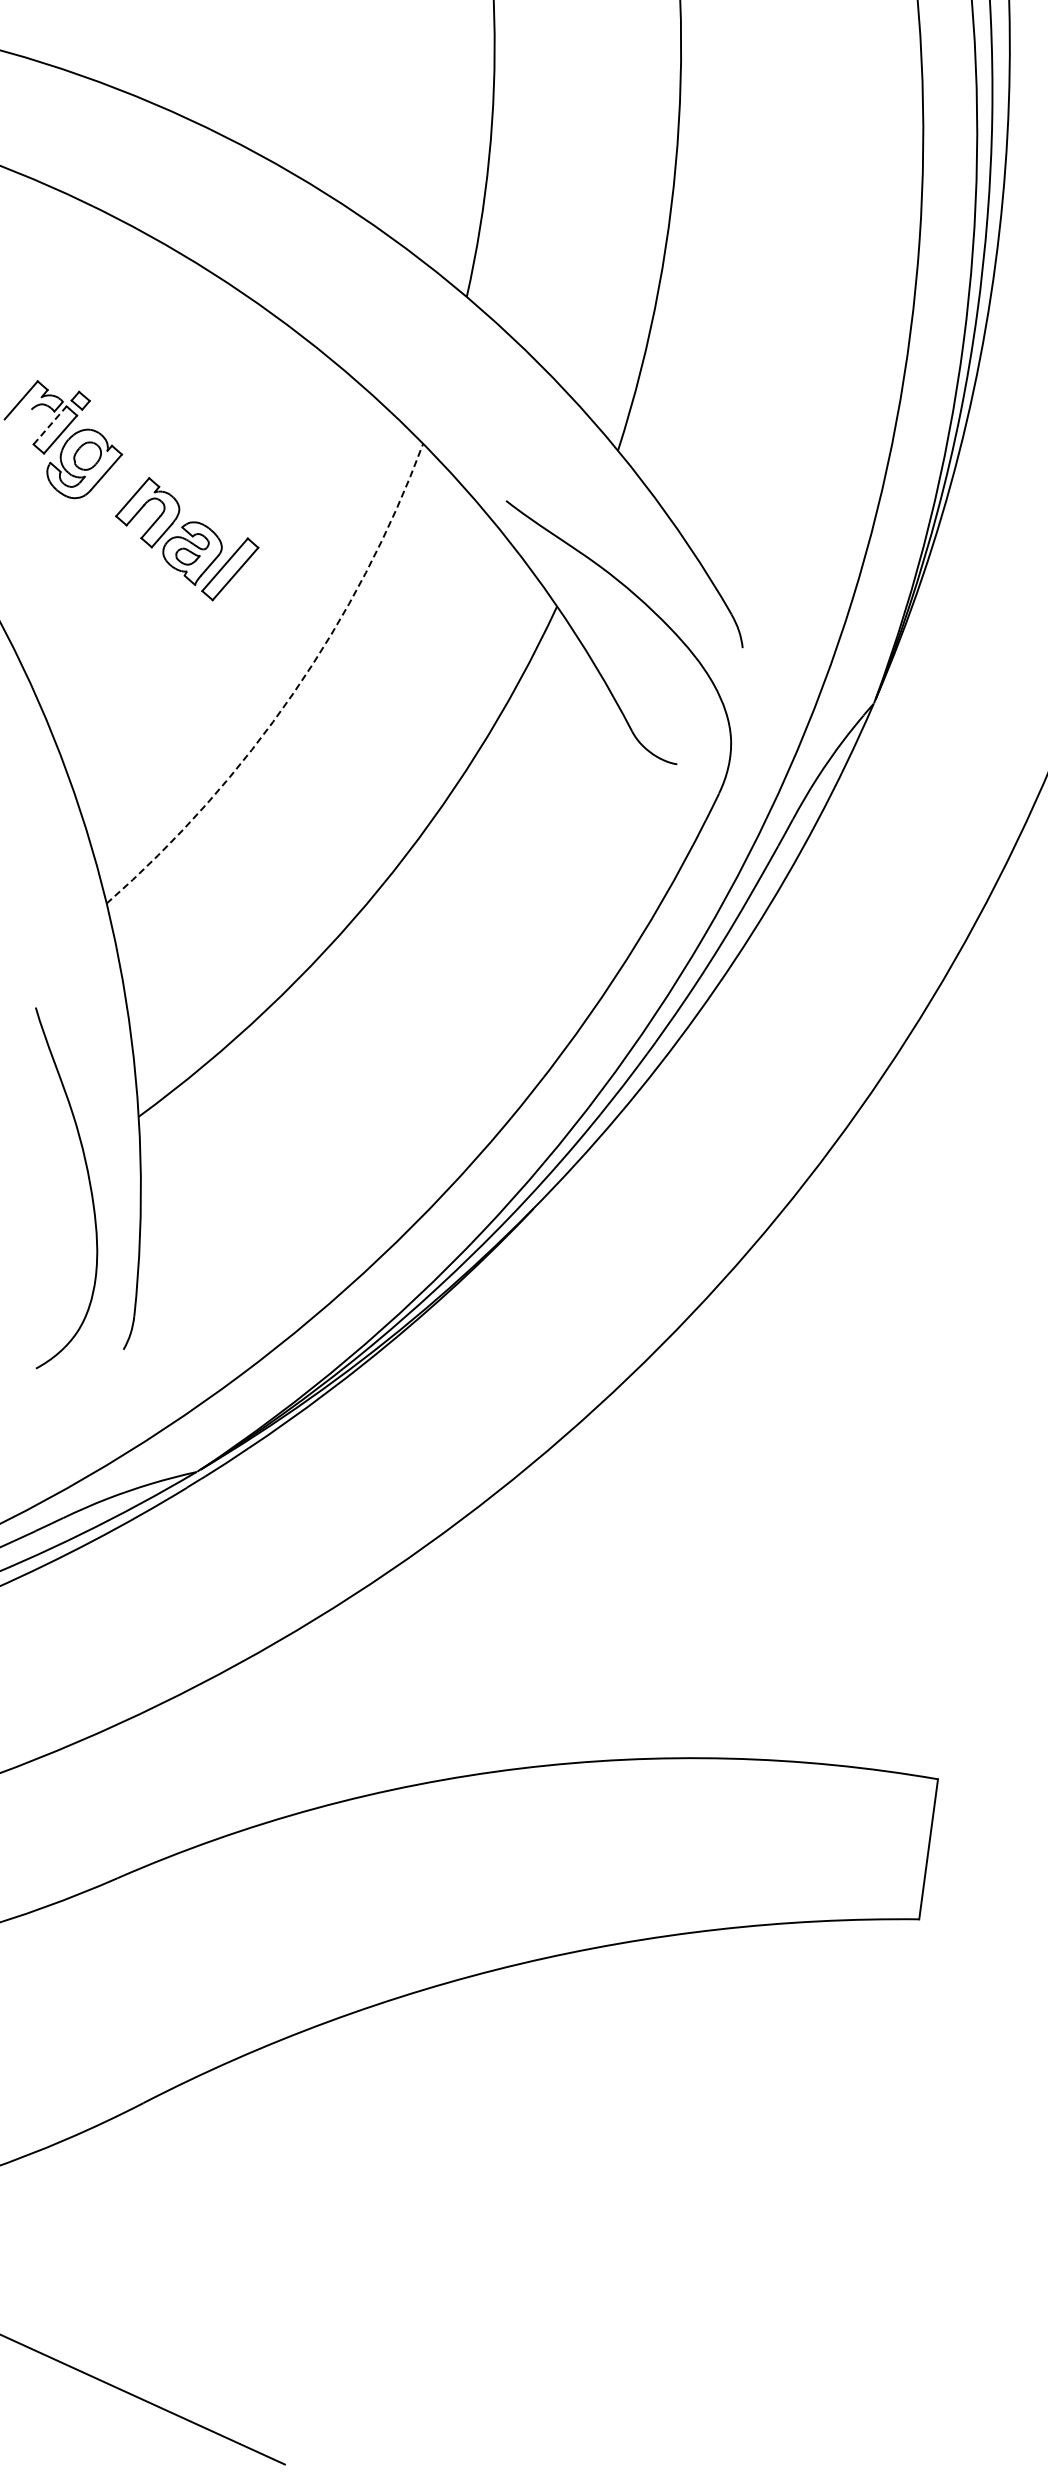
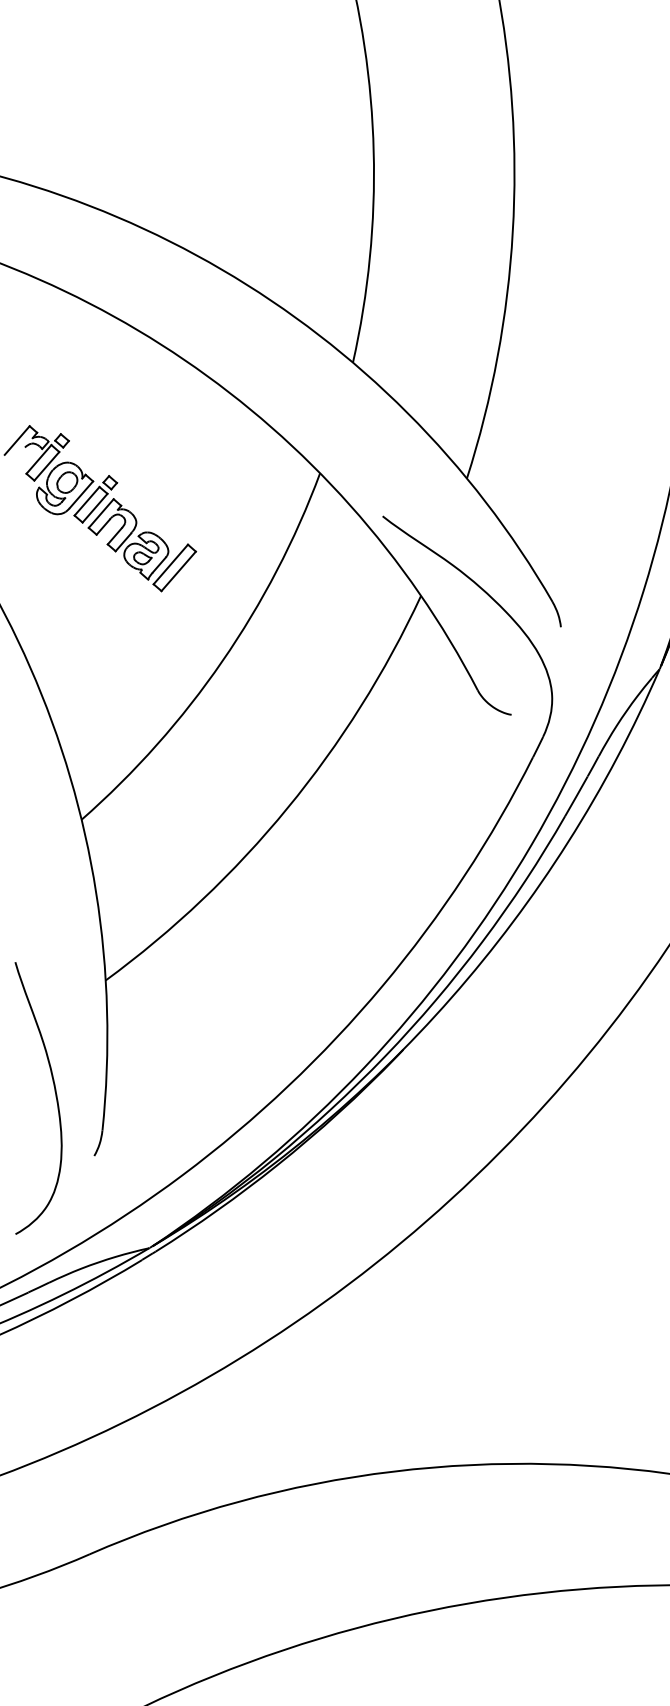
line: (50, 425) -> (39, 459), dashed -> solid
part: (125, 478) -> (95, 499), added
arc: (293, 693) -> (222, 661), dashed -> solid
curve: (89, 1187) -> (55, 1097), moved

